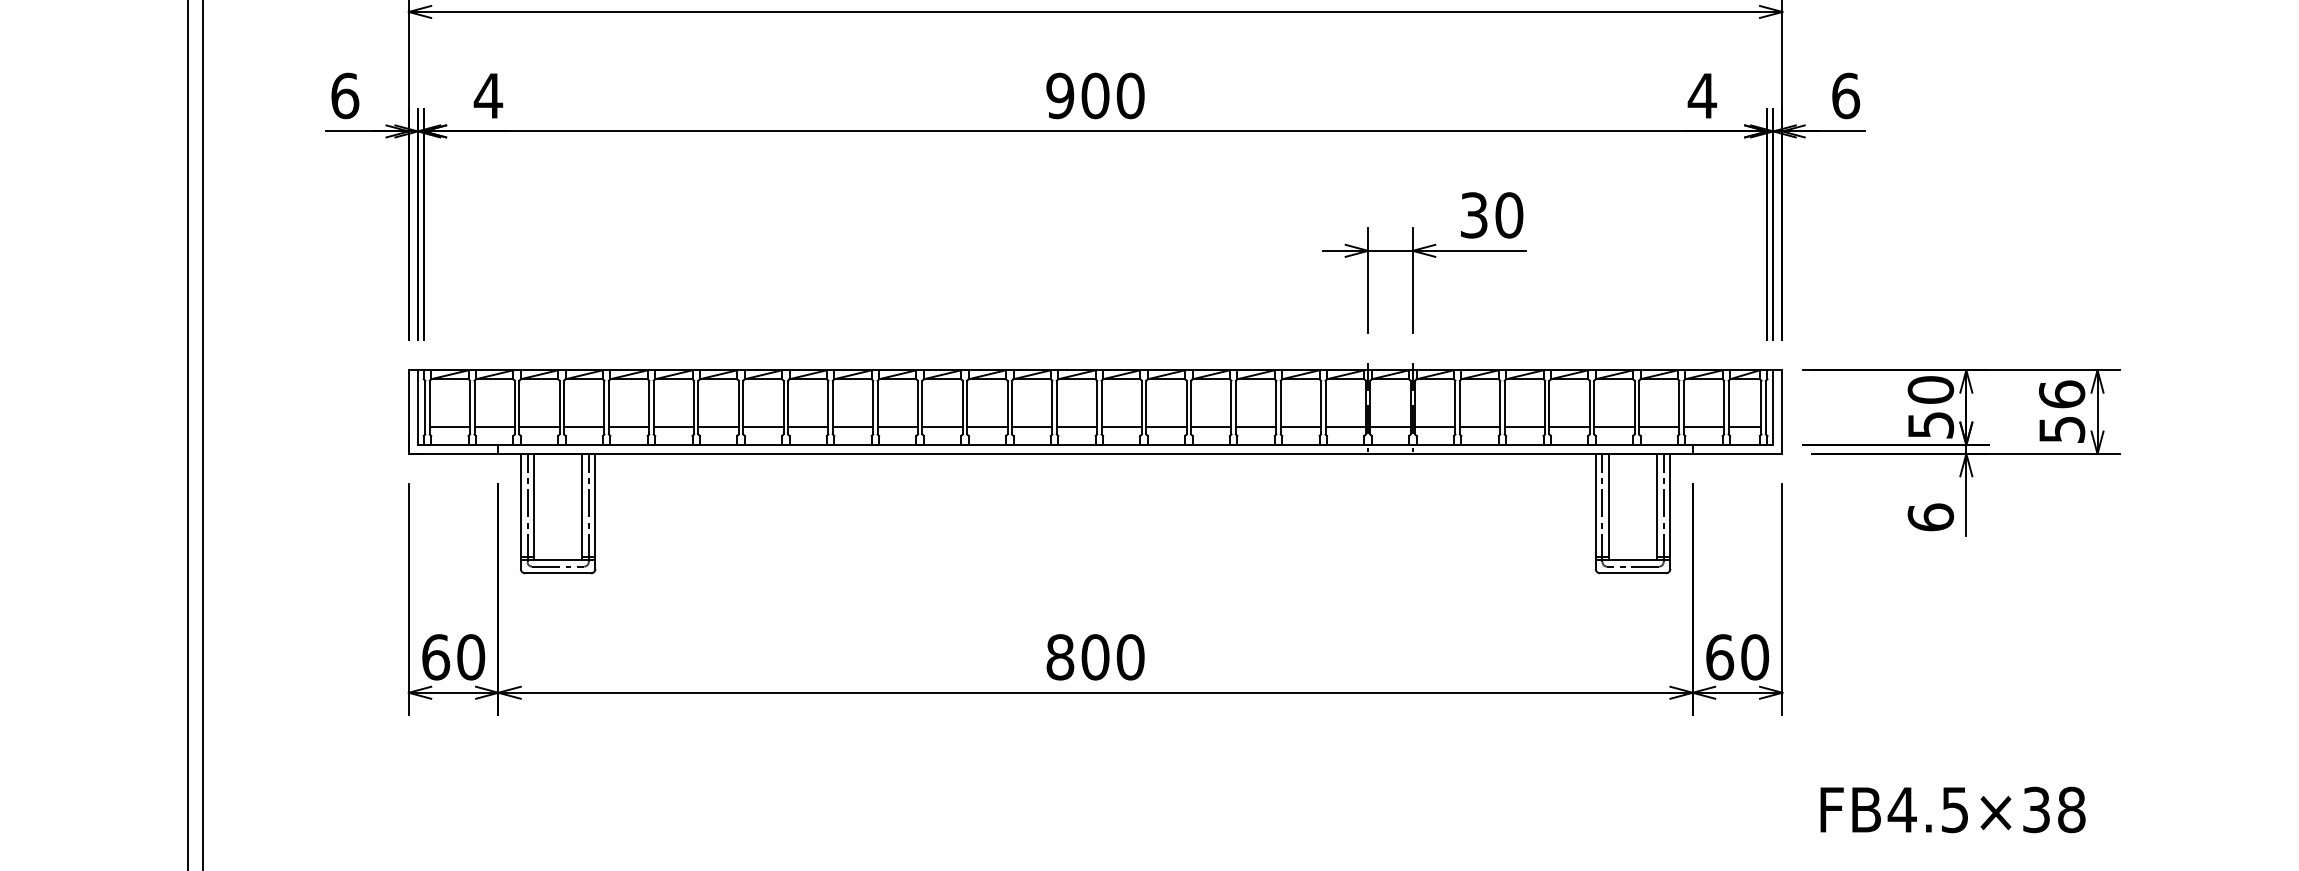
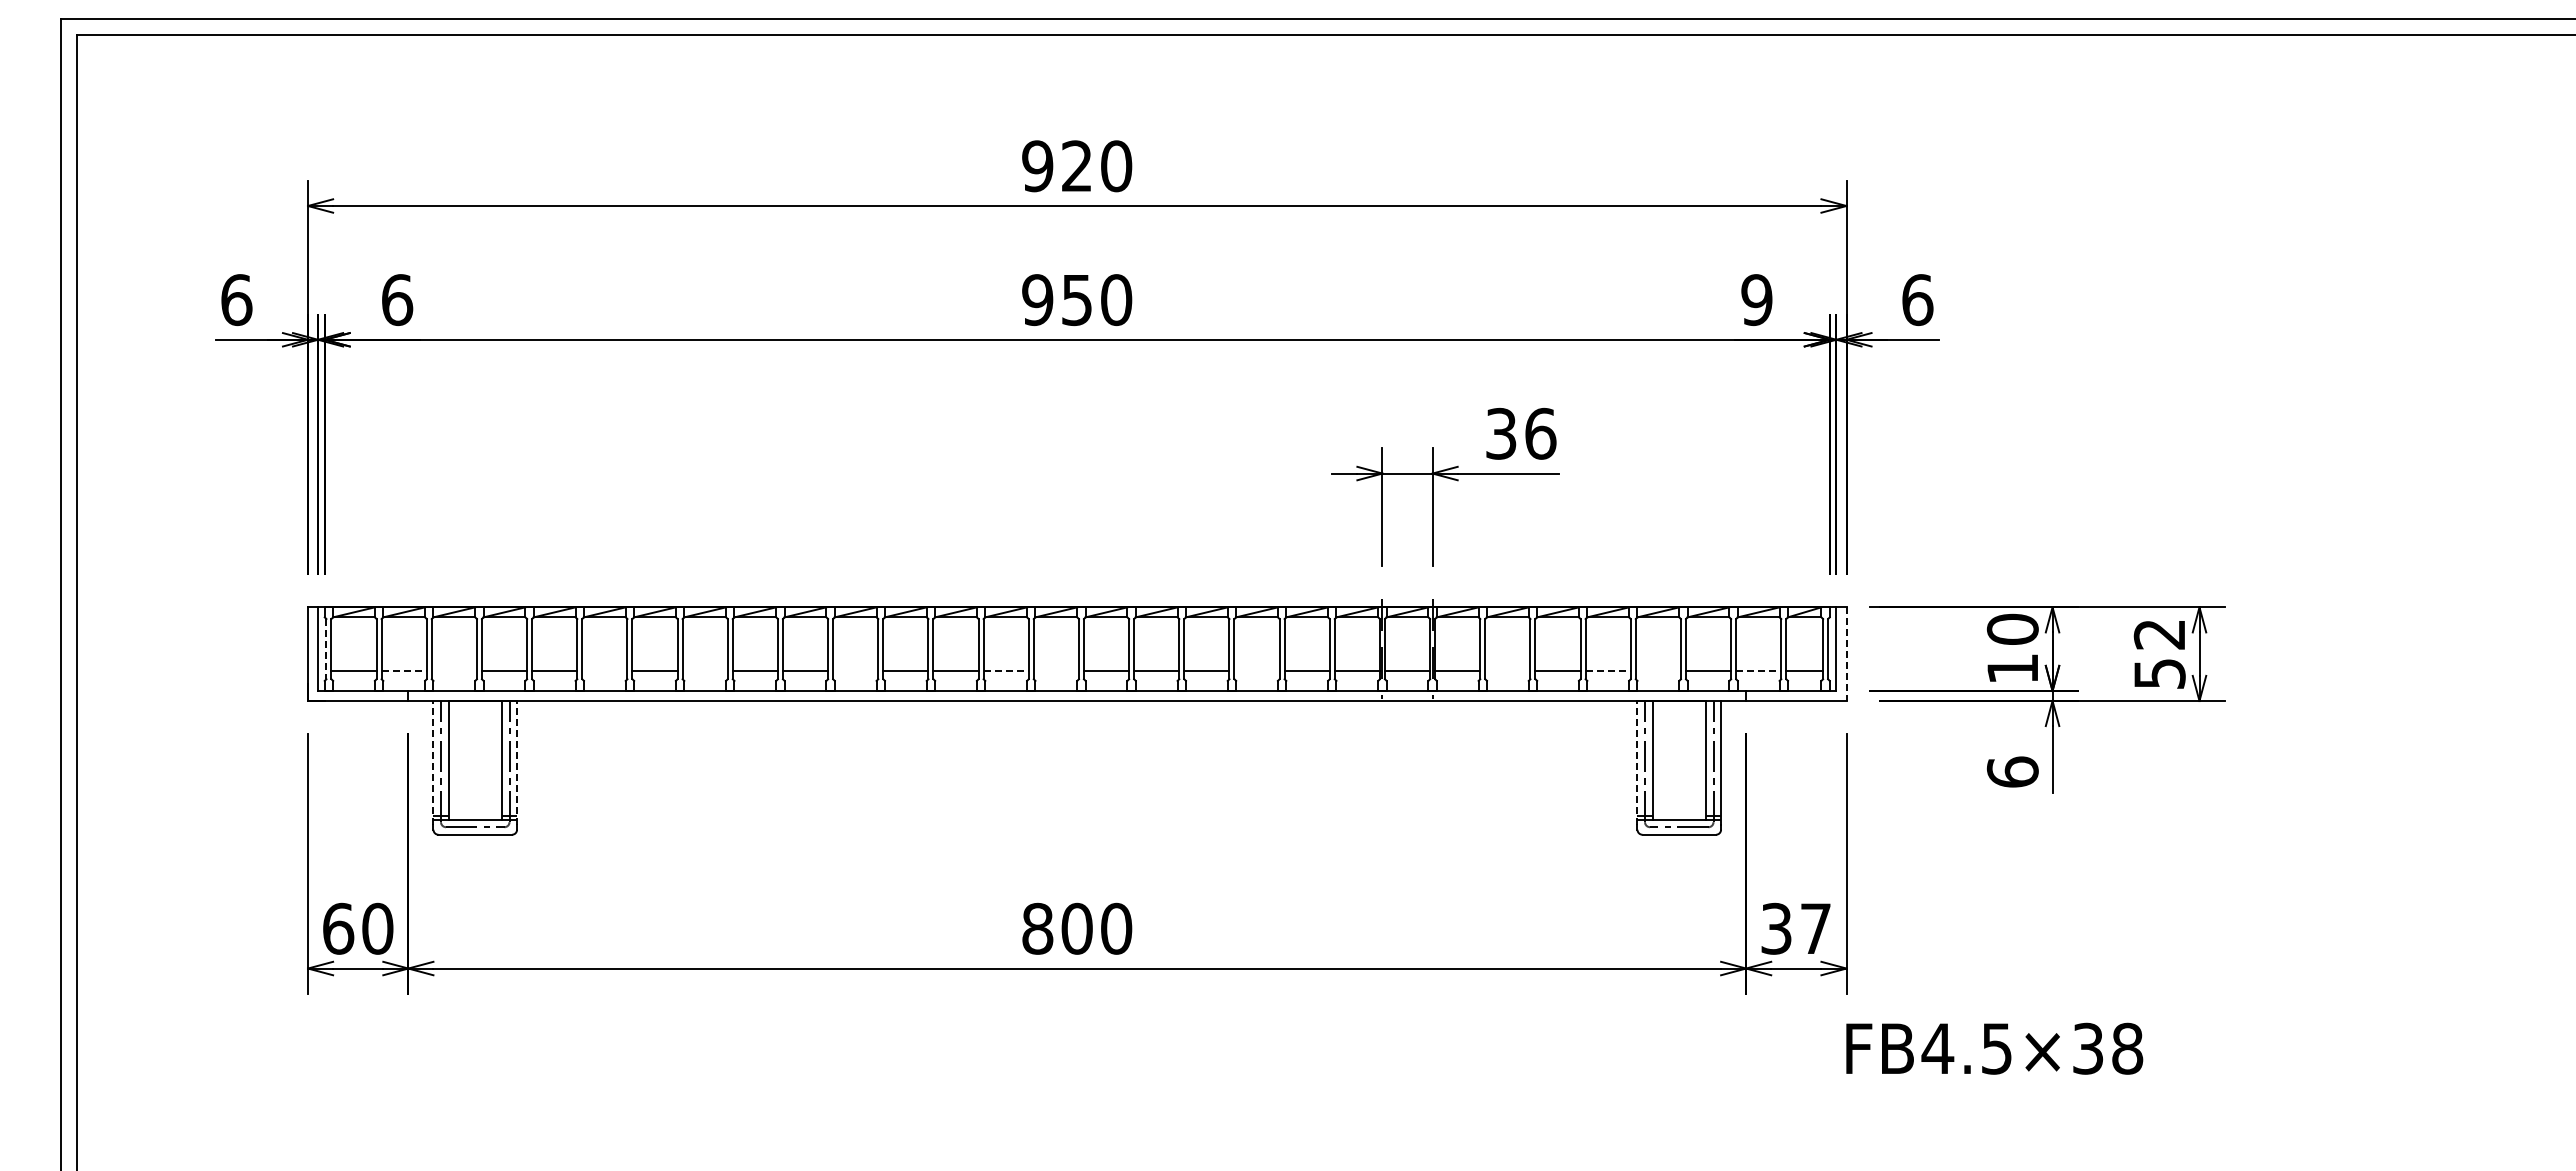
text: (487, 96) -> (396, 300), 4 -> 6
text: (1094, 96) -> (1076, 300), 900 -> 950
text: (1702, 96) -> (1756, 300), 4 -> 9
text: (1509, 215) -> (1540, 433), 30 -> 36
text: (2061, 393) -> (2159, 633), 56 -> 52
line: (425, 407) -> (326, 649), solid -> dashed
line: (1782, 412) -> (1846, 654), solid -> dashed
text: (1930, 424) -> (2012, 668), 50 -> 10
line: (494, 426) -> (404, 670), solid -> dashed
line: (538, 426) -> (453, 670), removed
line: (673, 426) -> (604, 670), removed
line: (762, 426) -> (704, 670), removed
line: (897, 426) -> (855, 670), removed
line: (1032, 426) -> (1006, 670), solid -> dashed
line: (1076, 426) -> (1055, 670), removed
line: (1255, 426) -> (1256, 670), removed
line: (1479, 426) -> (1507, 670), removed
line: (1569, 426) -> (1608, 670), solid -> dashed
line: (1613, 426) -> (1657, 670), removed
line: (1703, 426) -> (1758, 670), solid -> dashed
line: (520, 508) -> (433, 762), solid -> dashed
line: (595, 508) -> (517, 762), solid -> dashed
line: (1595, 508) -> (1637, 762), solid -> dashed
text: (1737, 657) -> (1796, 928), 60 -> 37
text: (1952, 809) -> (1994, 1048), moved

